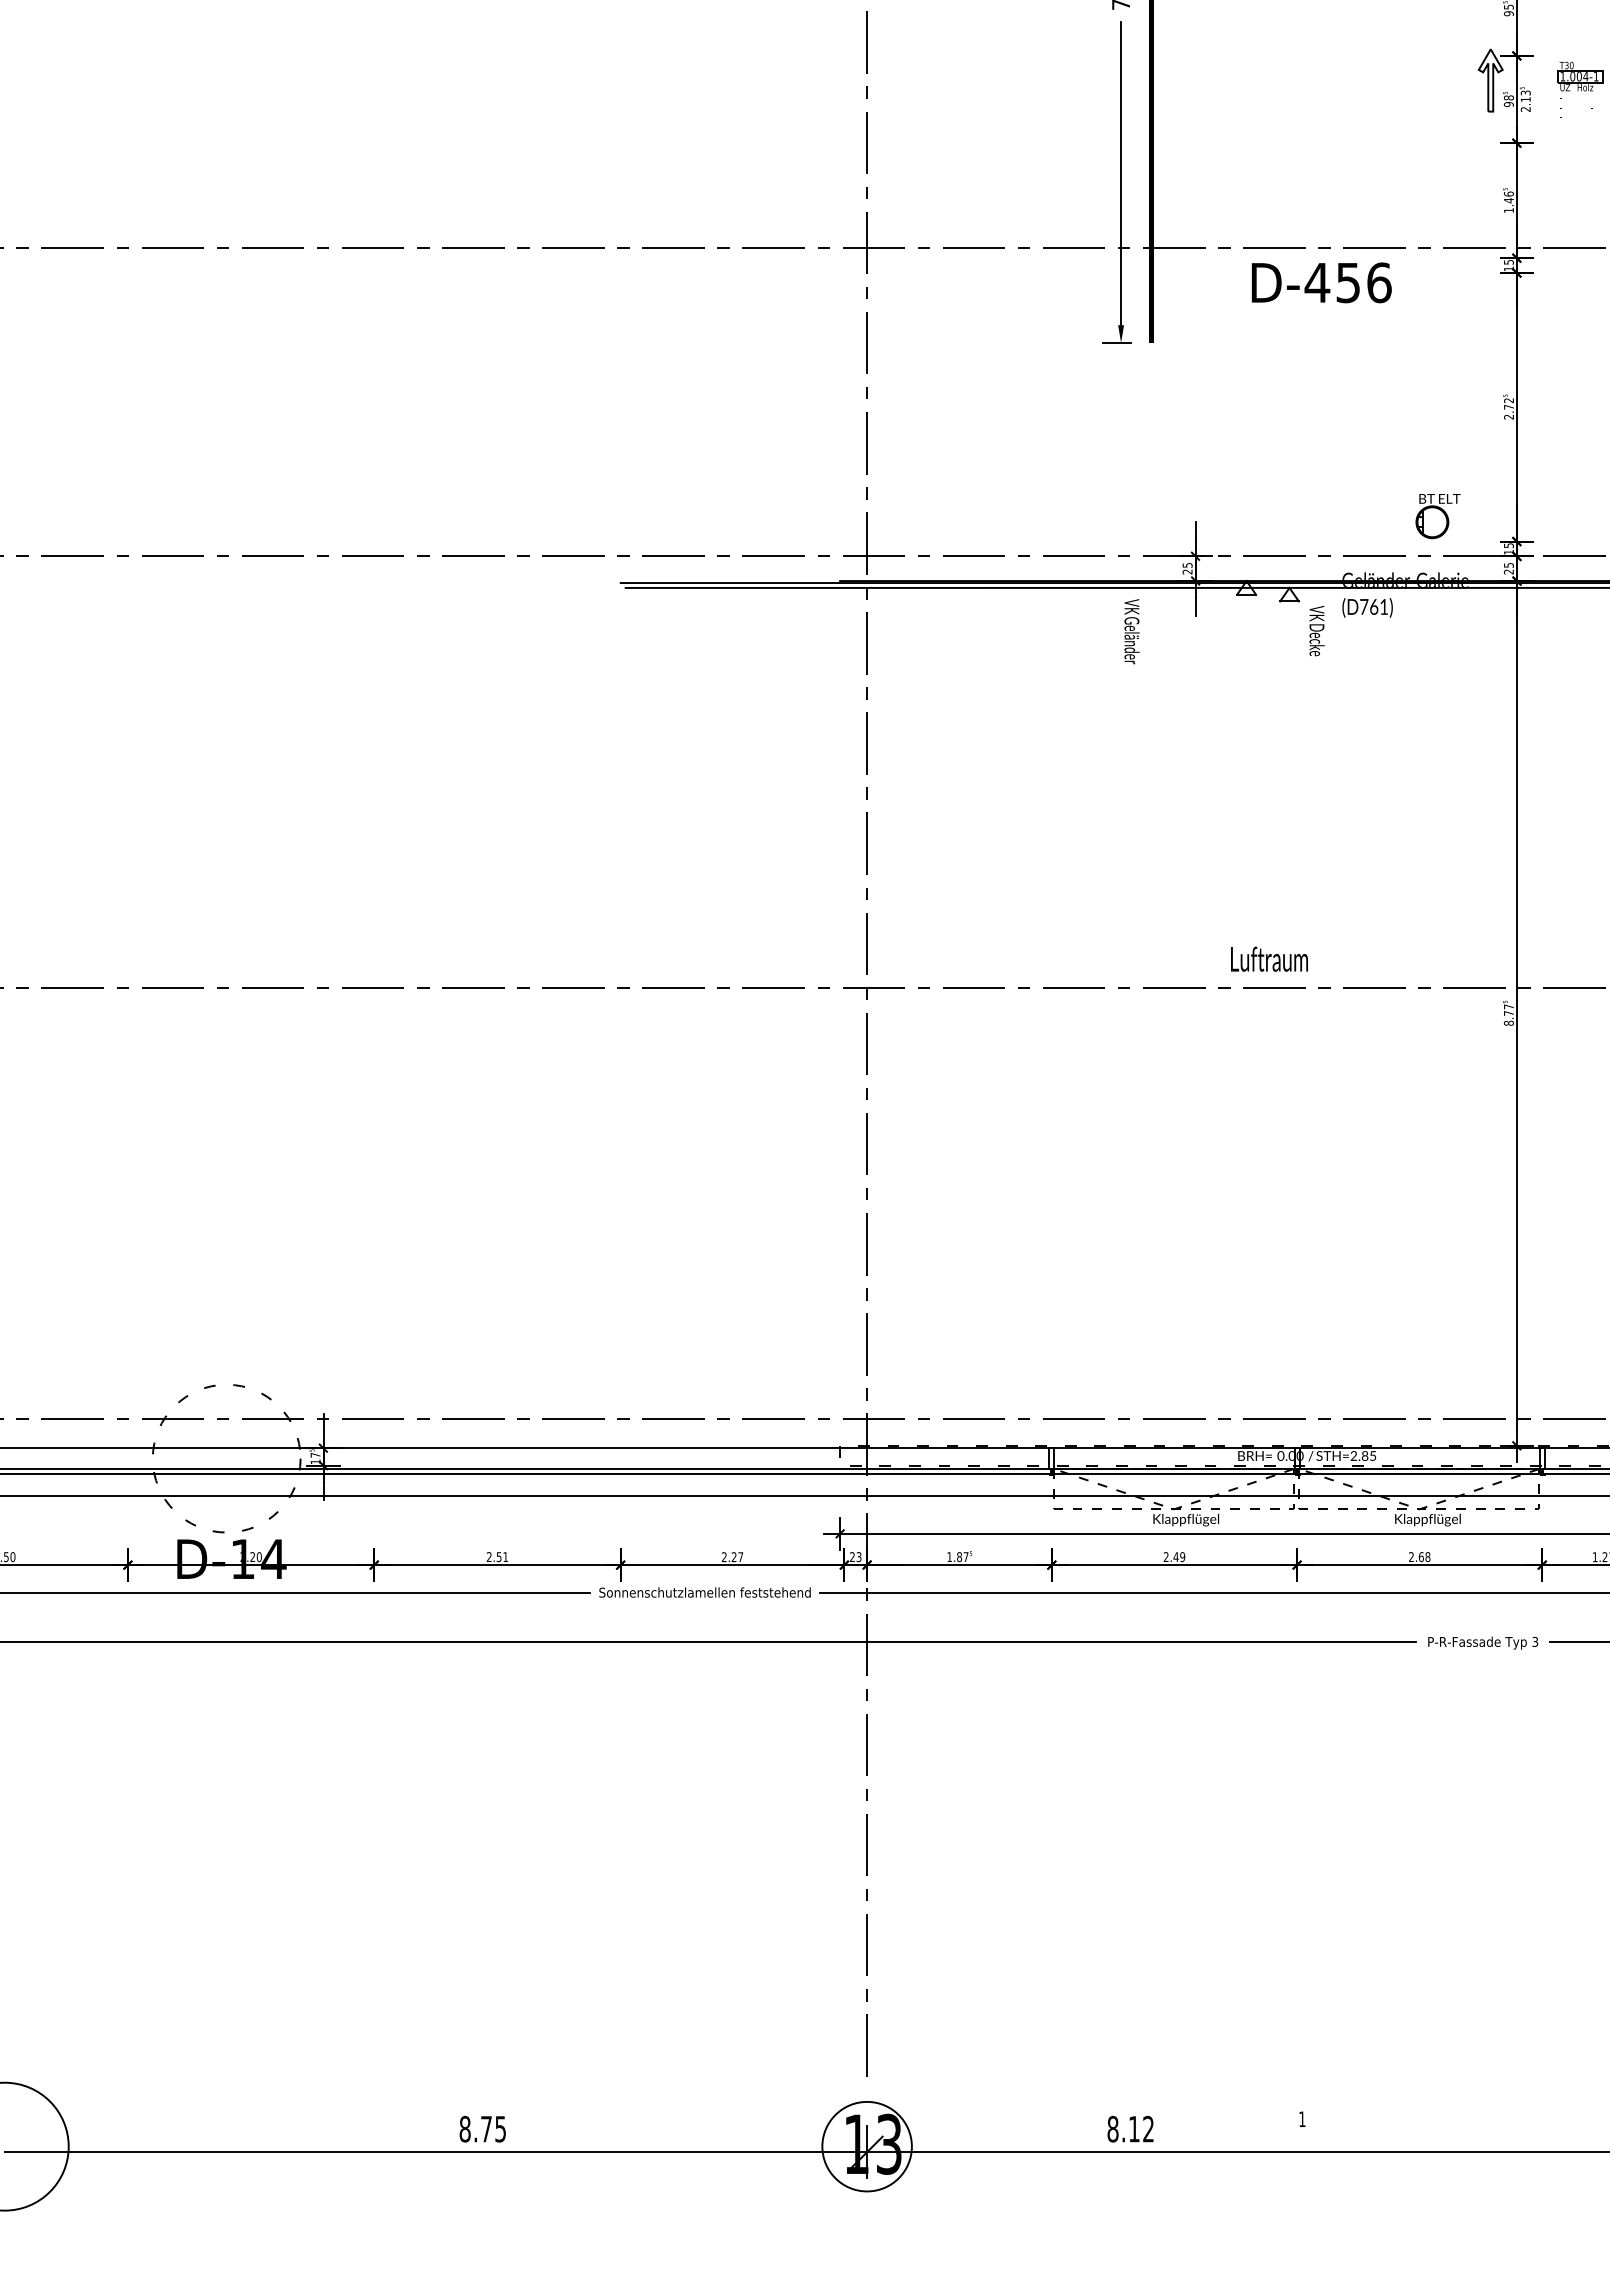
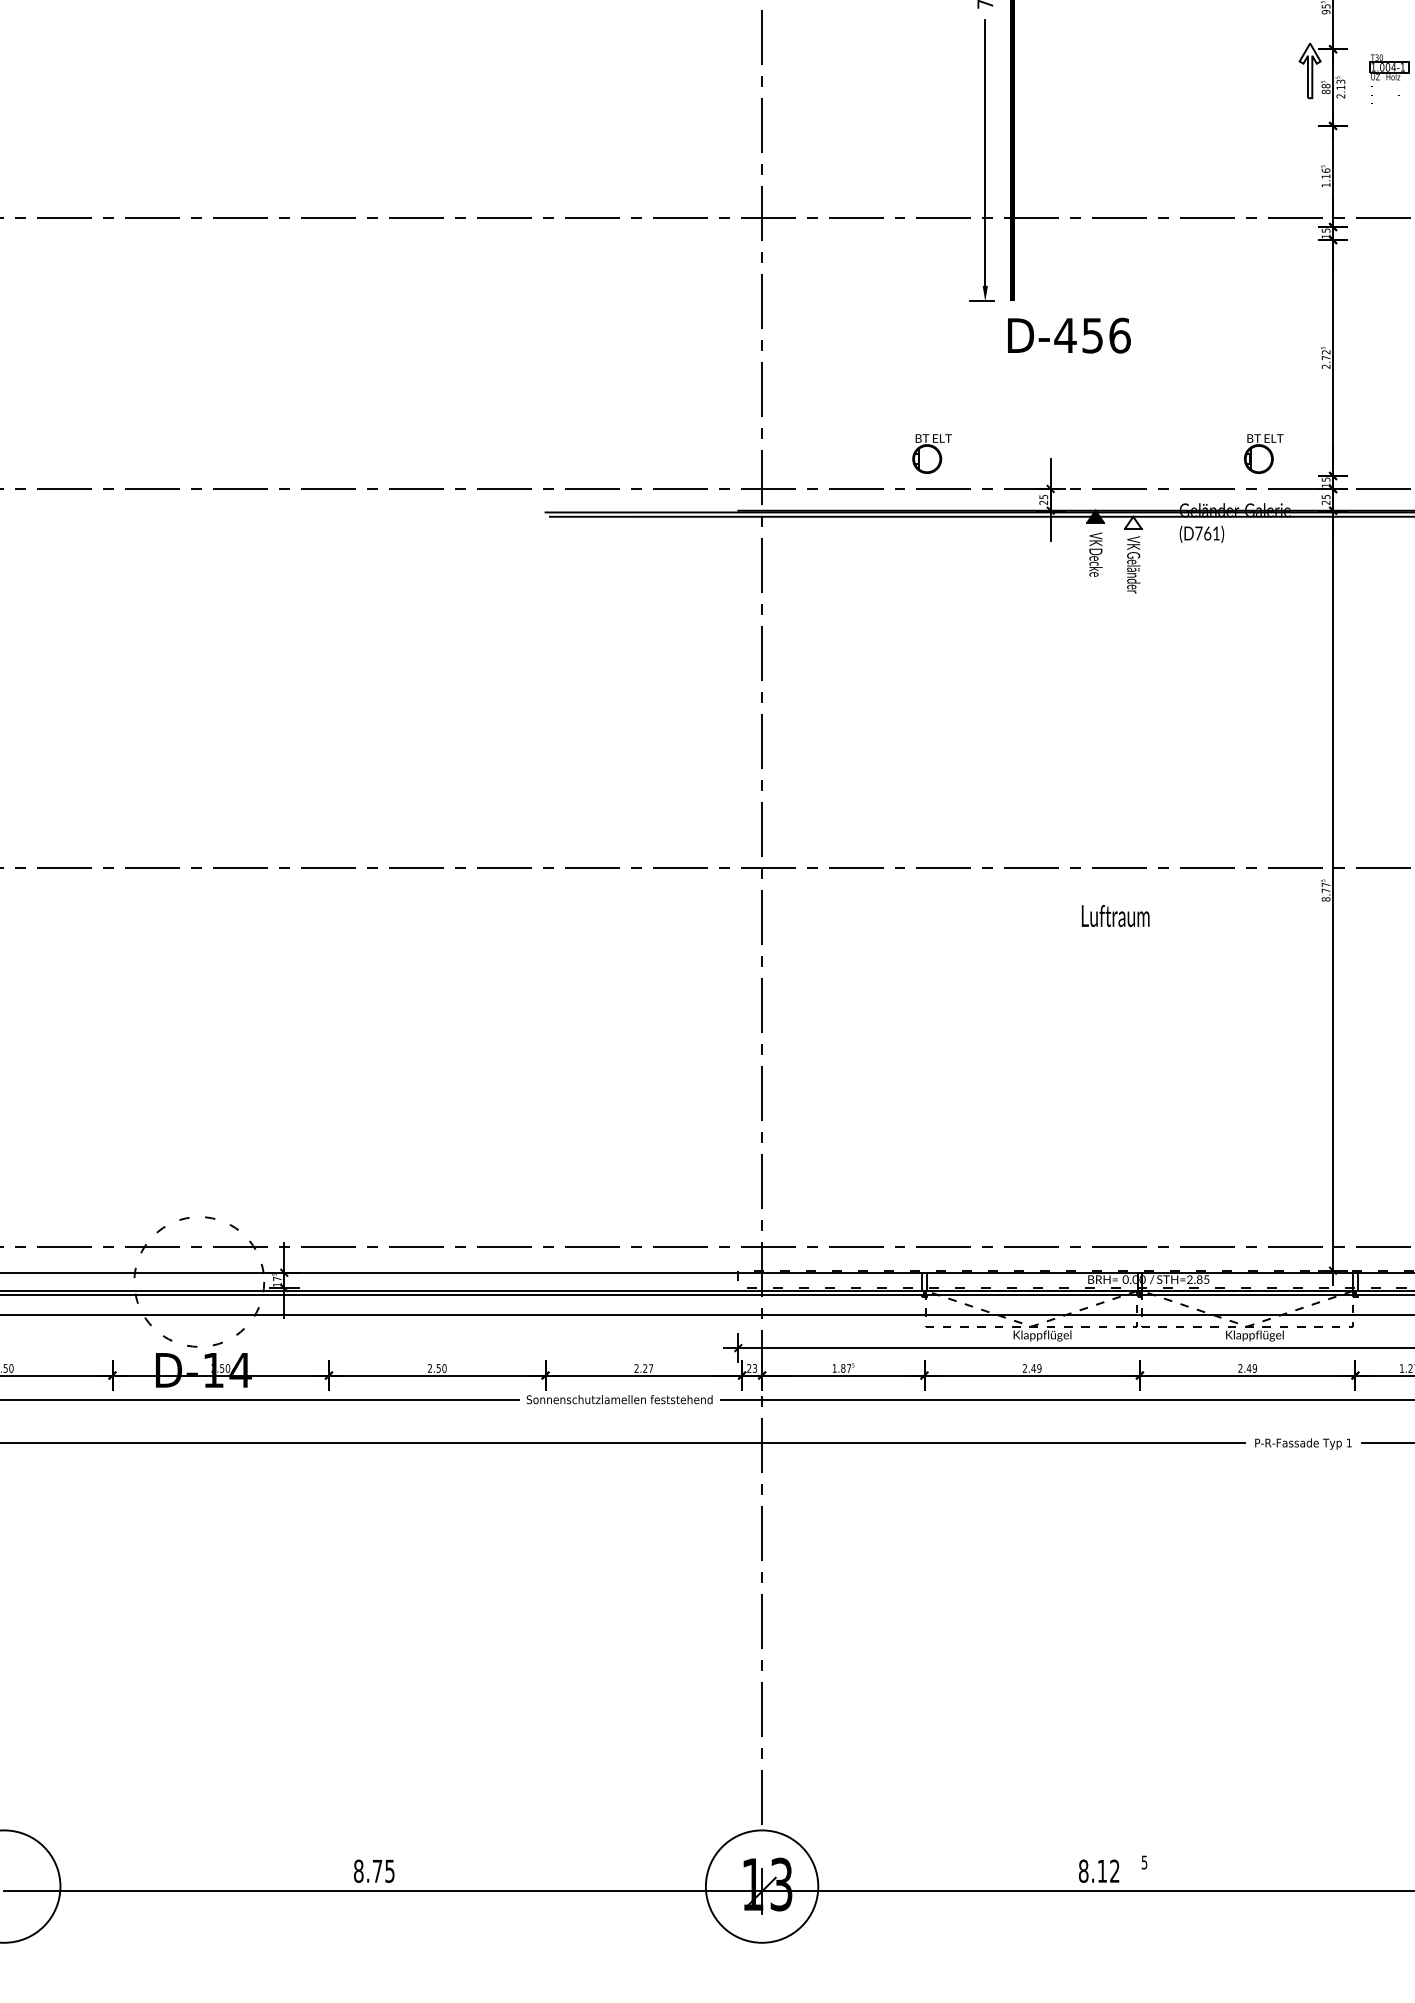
text: (1508, 104) -> (1325, 91), 98 -> 88
text: (1508, 200) -> (1325, 176), 1.46 -> 1.16
text: (1321, 282) -> (1069, 335), moved
part: (1060, 516) -> (932, 454), added
fill: (1246, 587) -> (1095, 516), added
text: (1131, 631) -> (1133, 564), moved
text: (1316, 631) -> (1095, 555), moved
text: (1269, 958) -> (1115, 915), moved
text: (252, 1557) -> (221, 1368), 2.20 -> 2.50
text: (505, 1557) -> (444, 1368), 2.51 -> 2.50
text: (1424, 1557) -> (1251, 1368), 2.68 -> 2.49
text: (1535, 1641) -> (1349, 1442), 3 -> 1
text: (1302, 2119) -> (1144, 1862), 1 -> 5
text: (482, 2128) -> (373, 1870), moved
text: (1130, 2128) -> (1099, 1870), moved
circle: (867, 2146) -> (762, 1886), size x1.43

